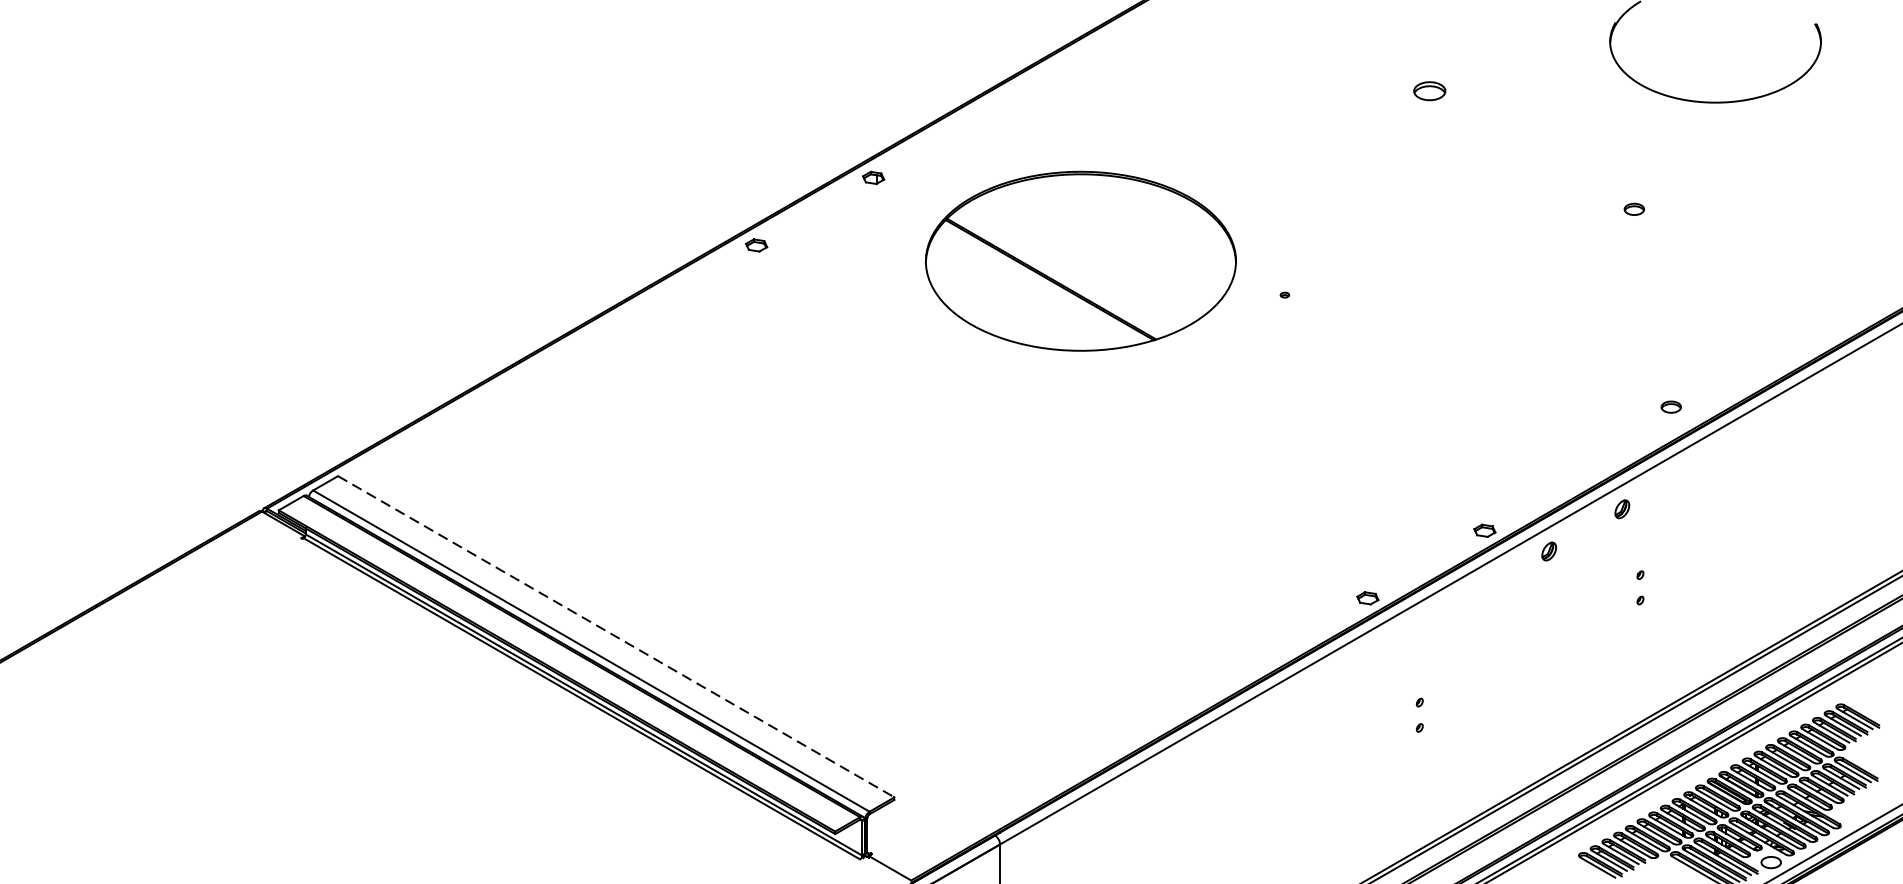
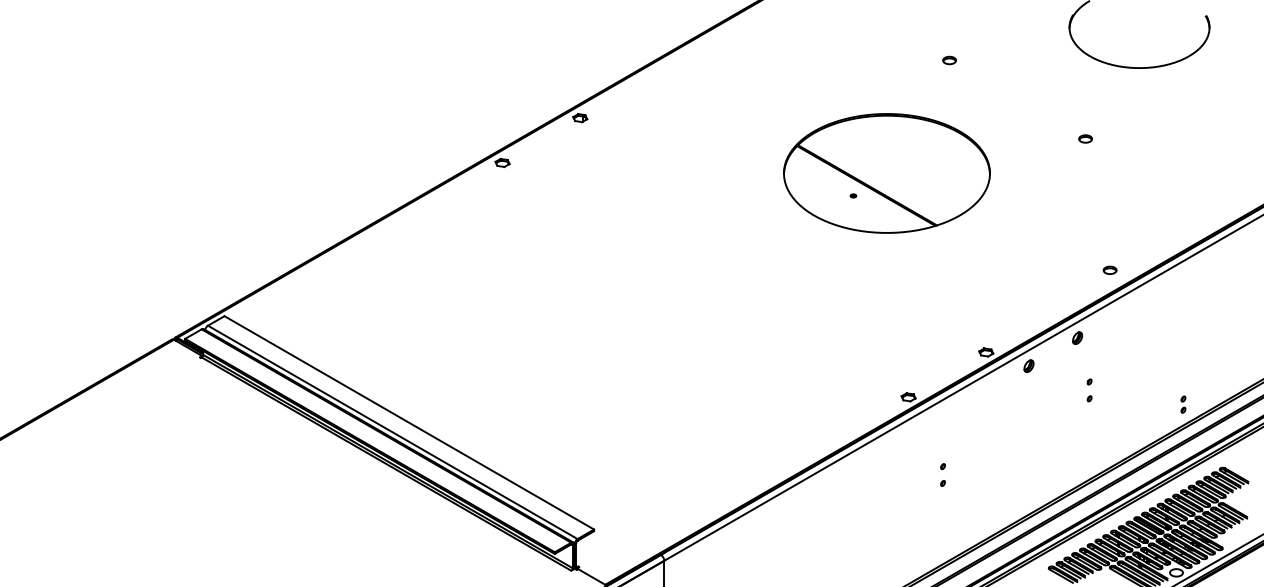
part: (1429, 91) -> (949, 60), size x0.62
part: (1080, 261) -> (886, 173), moved
part: (1781, 609) -> (1183, 404), added
line: (616, 637) -> (409, 423), dashed -> solid

